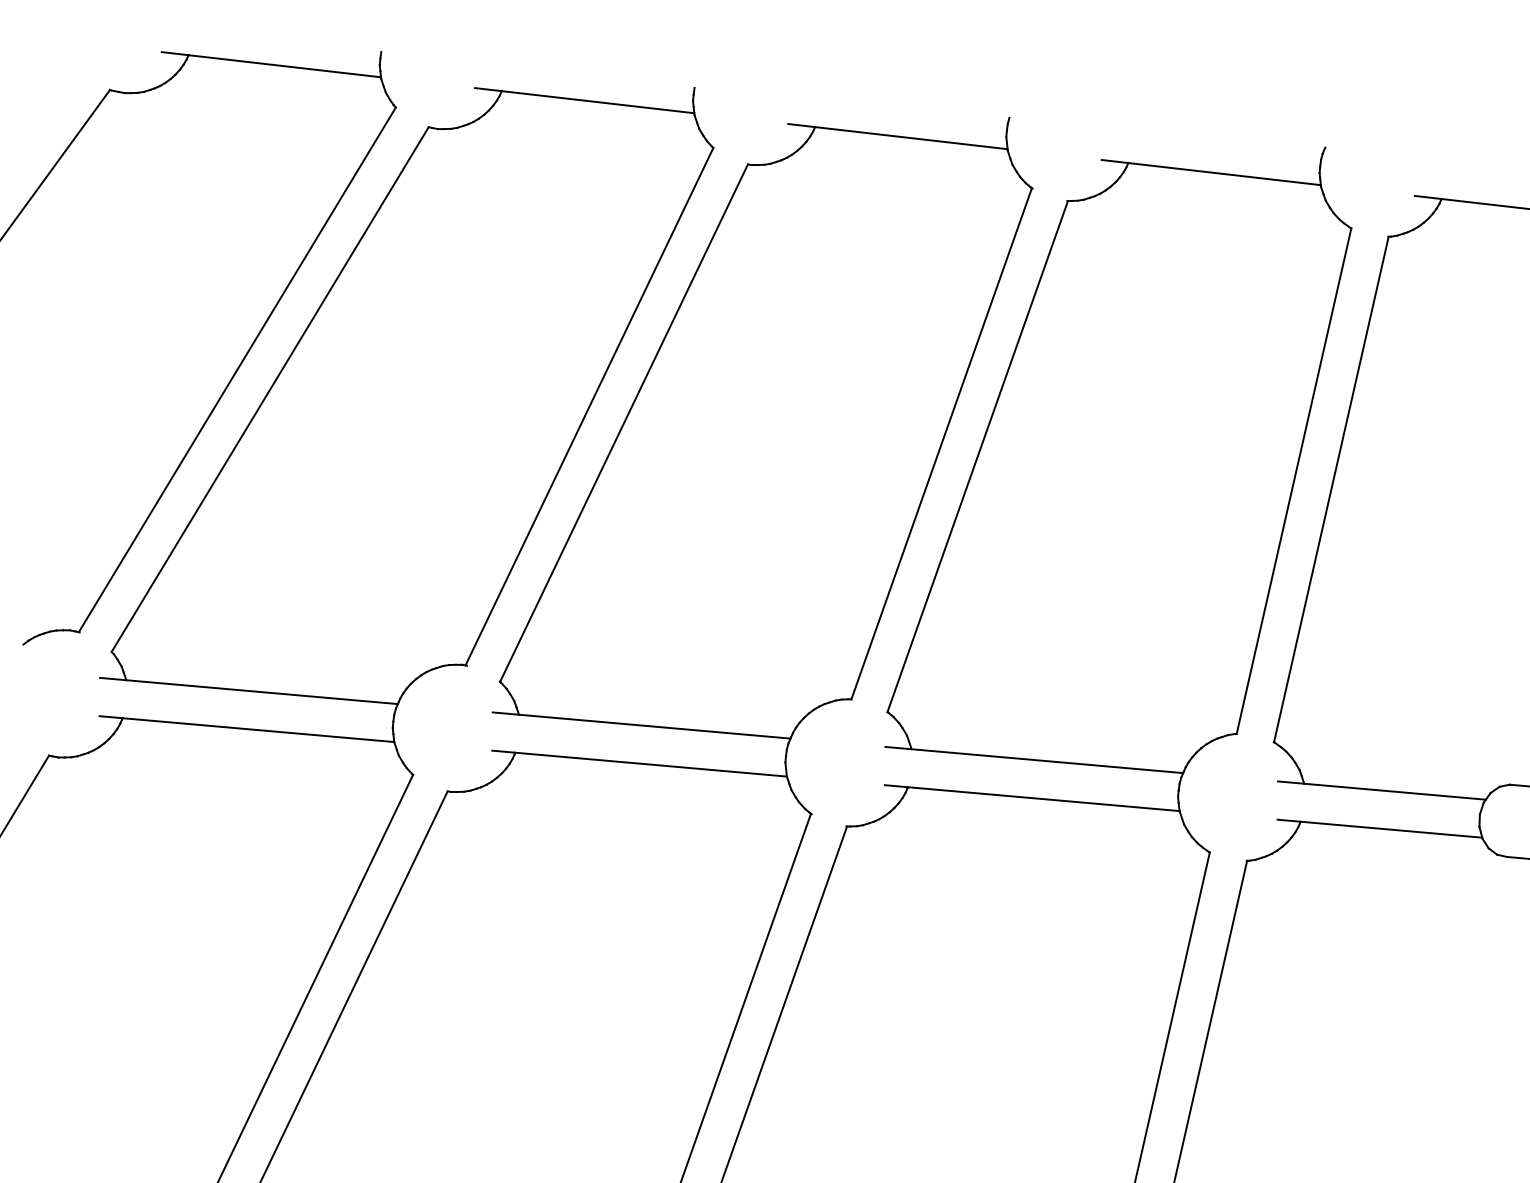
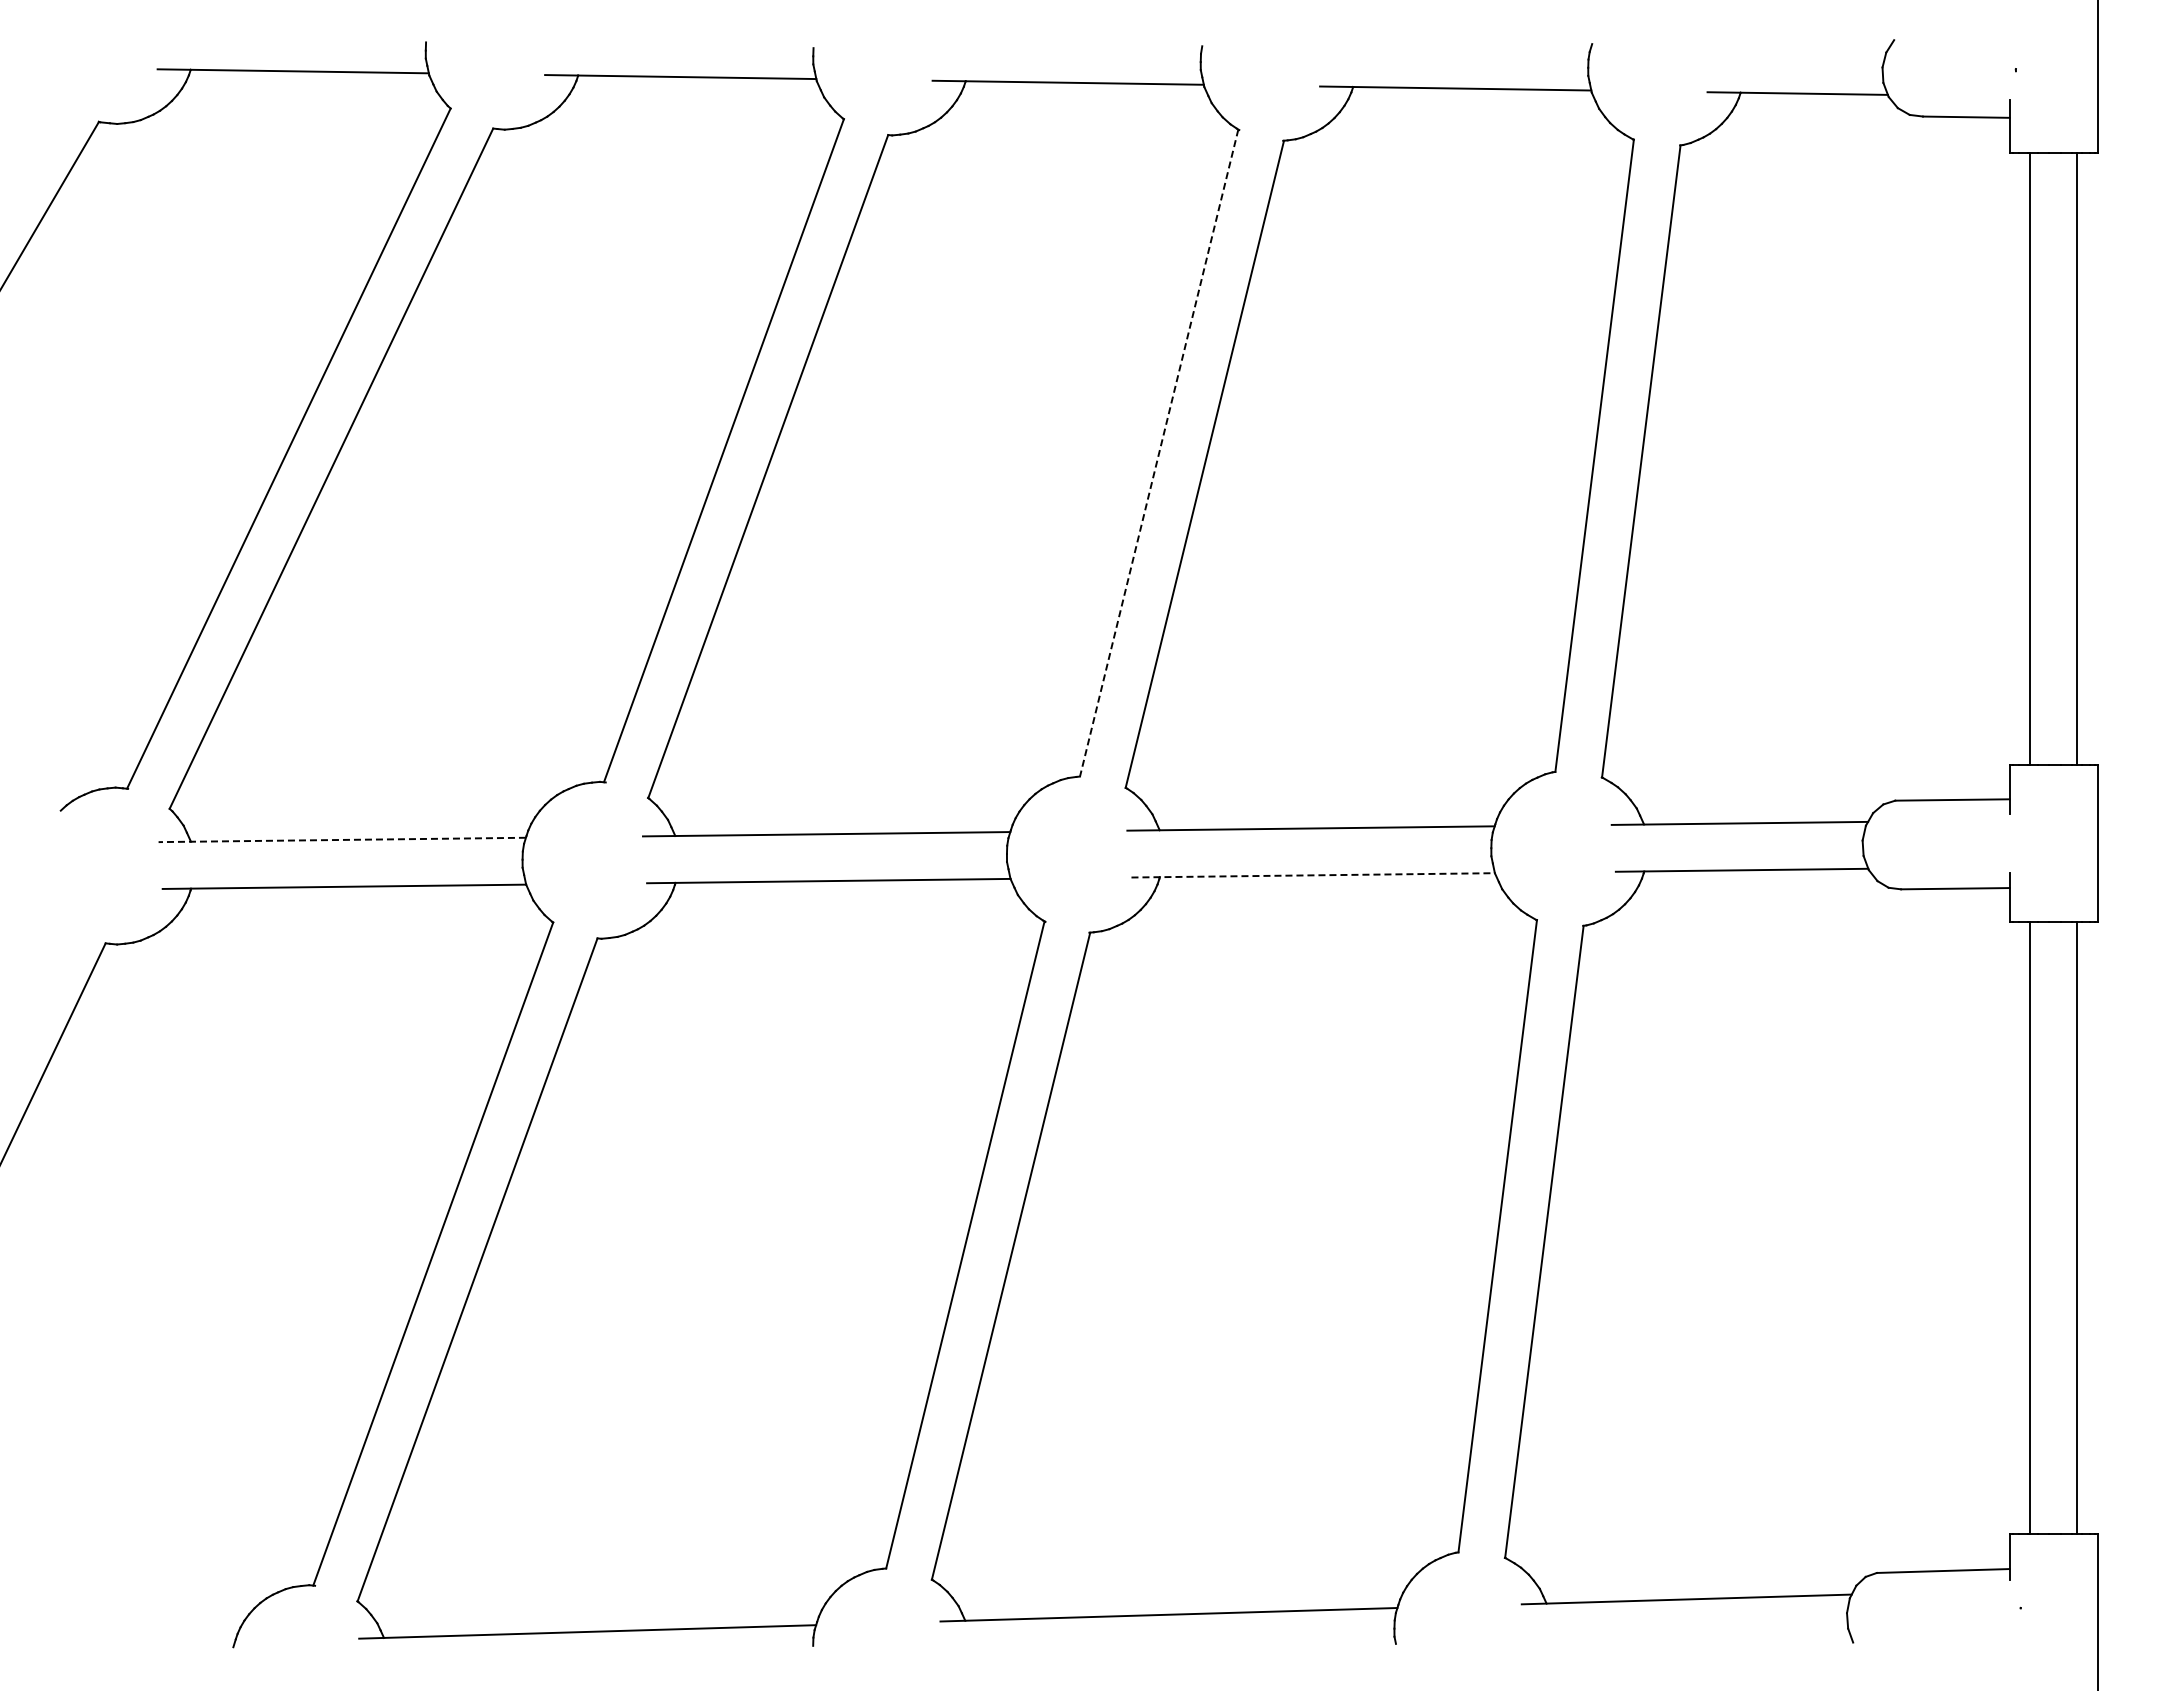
line: (941, 444) -> (1159, 453), solid -> dashed
line: (249, 690) -> (342, 839), solid -> dashed
line: (1032, 798) -> (1313, 875), solid -> dashed

